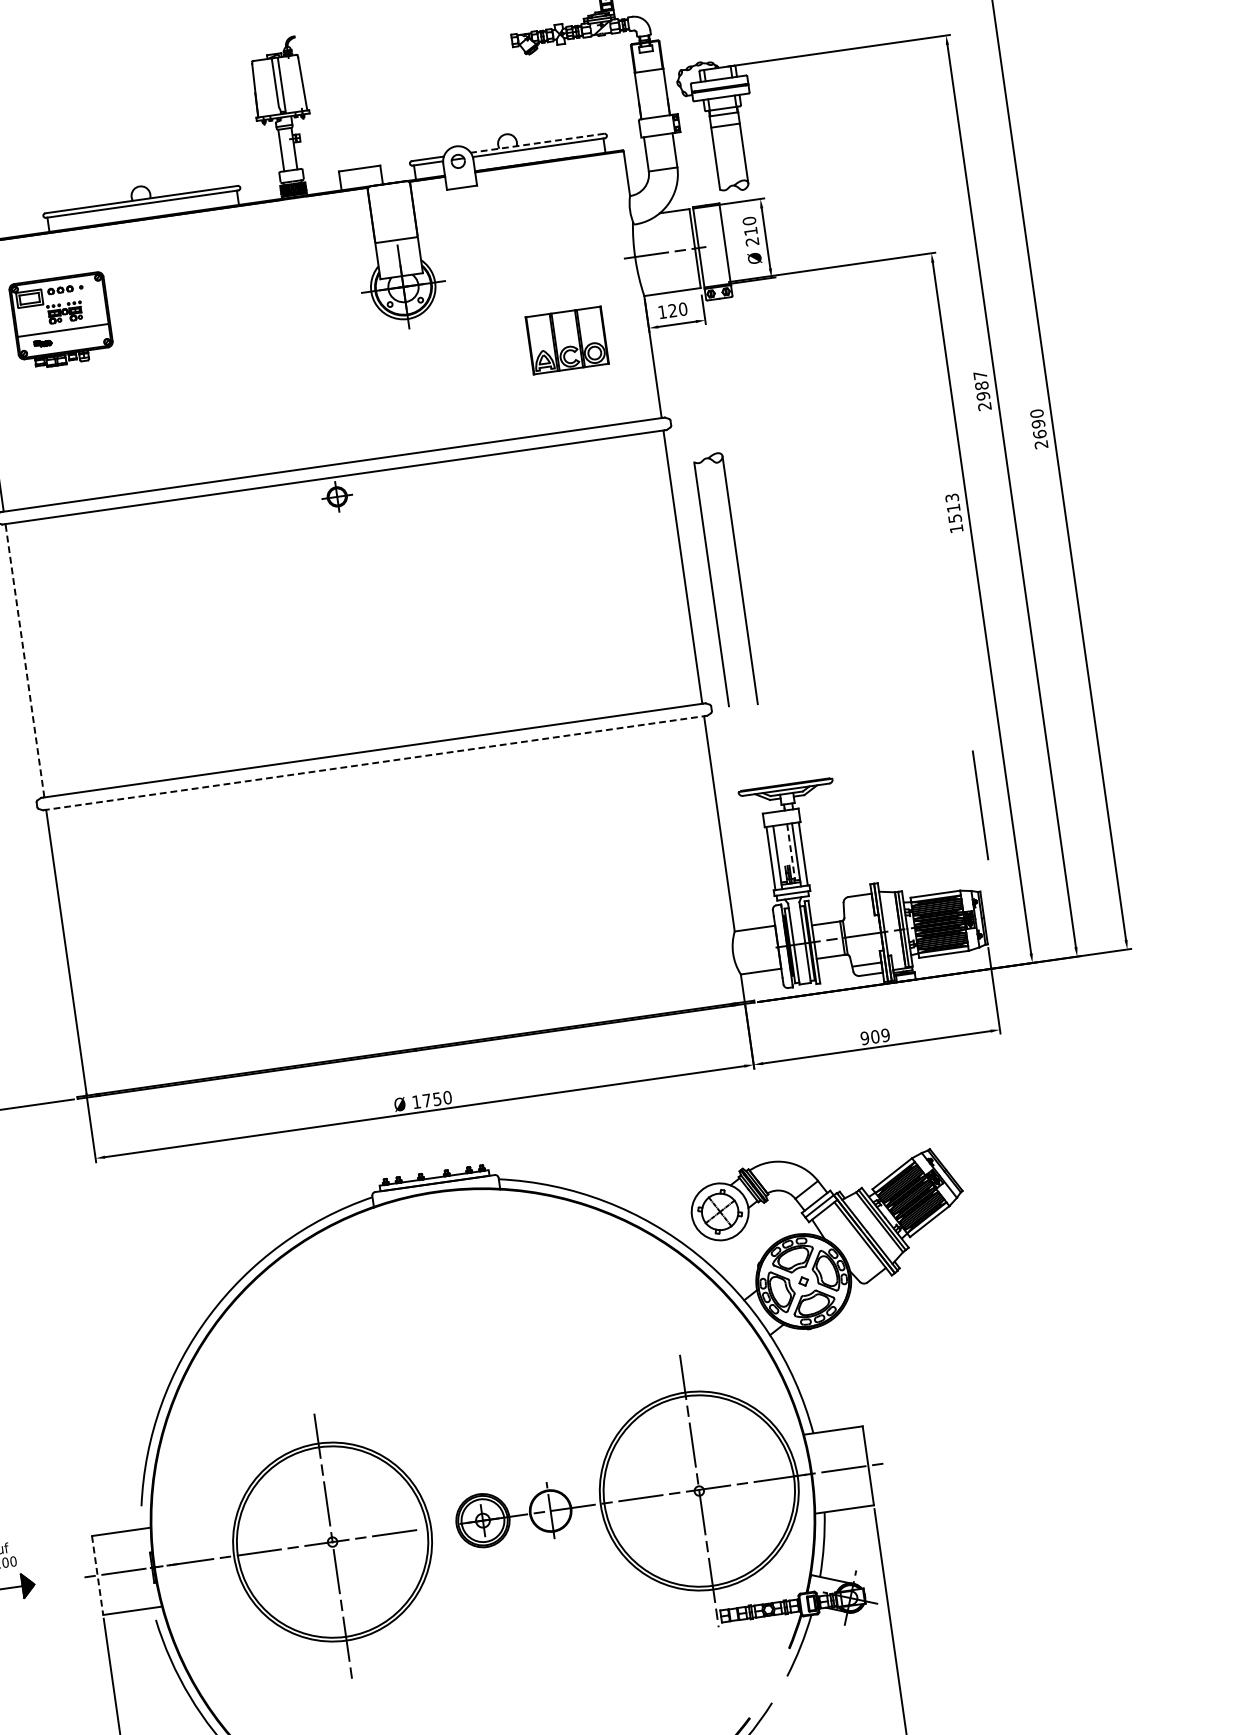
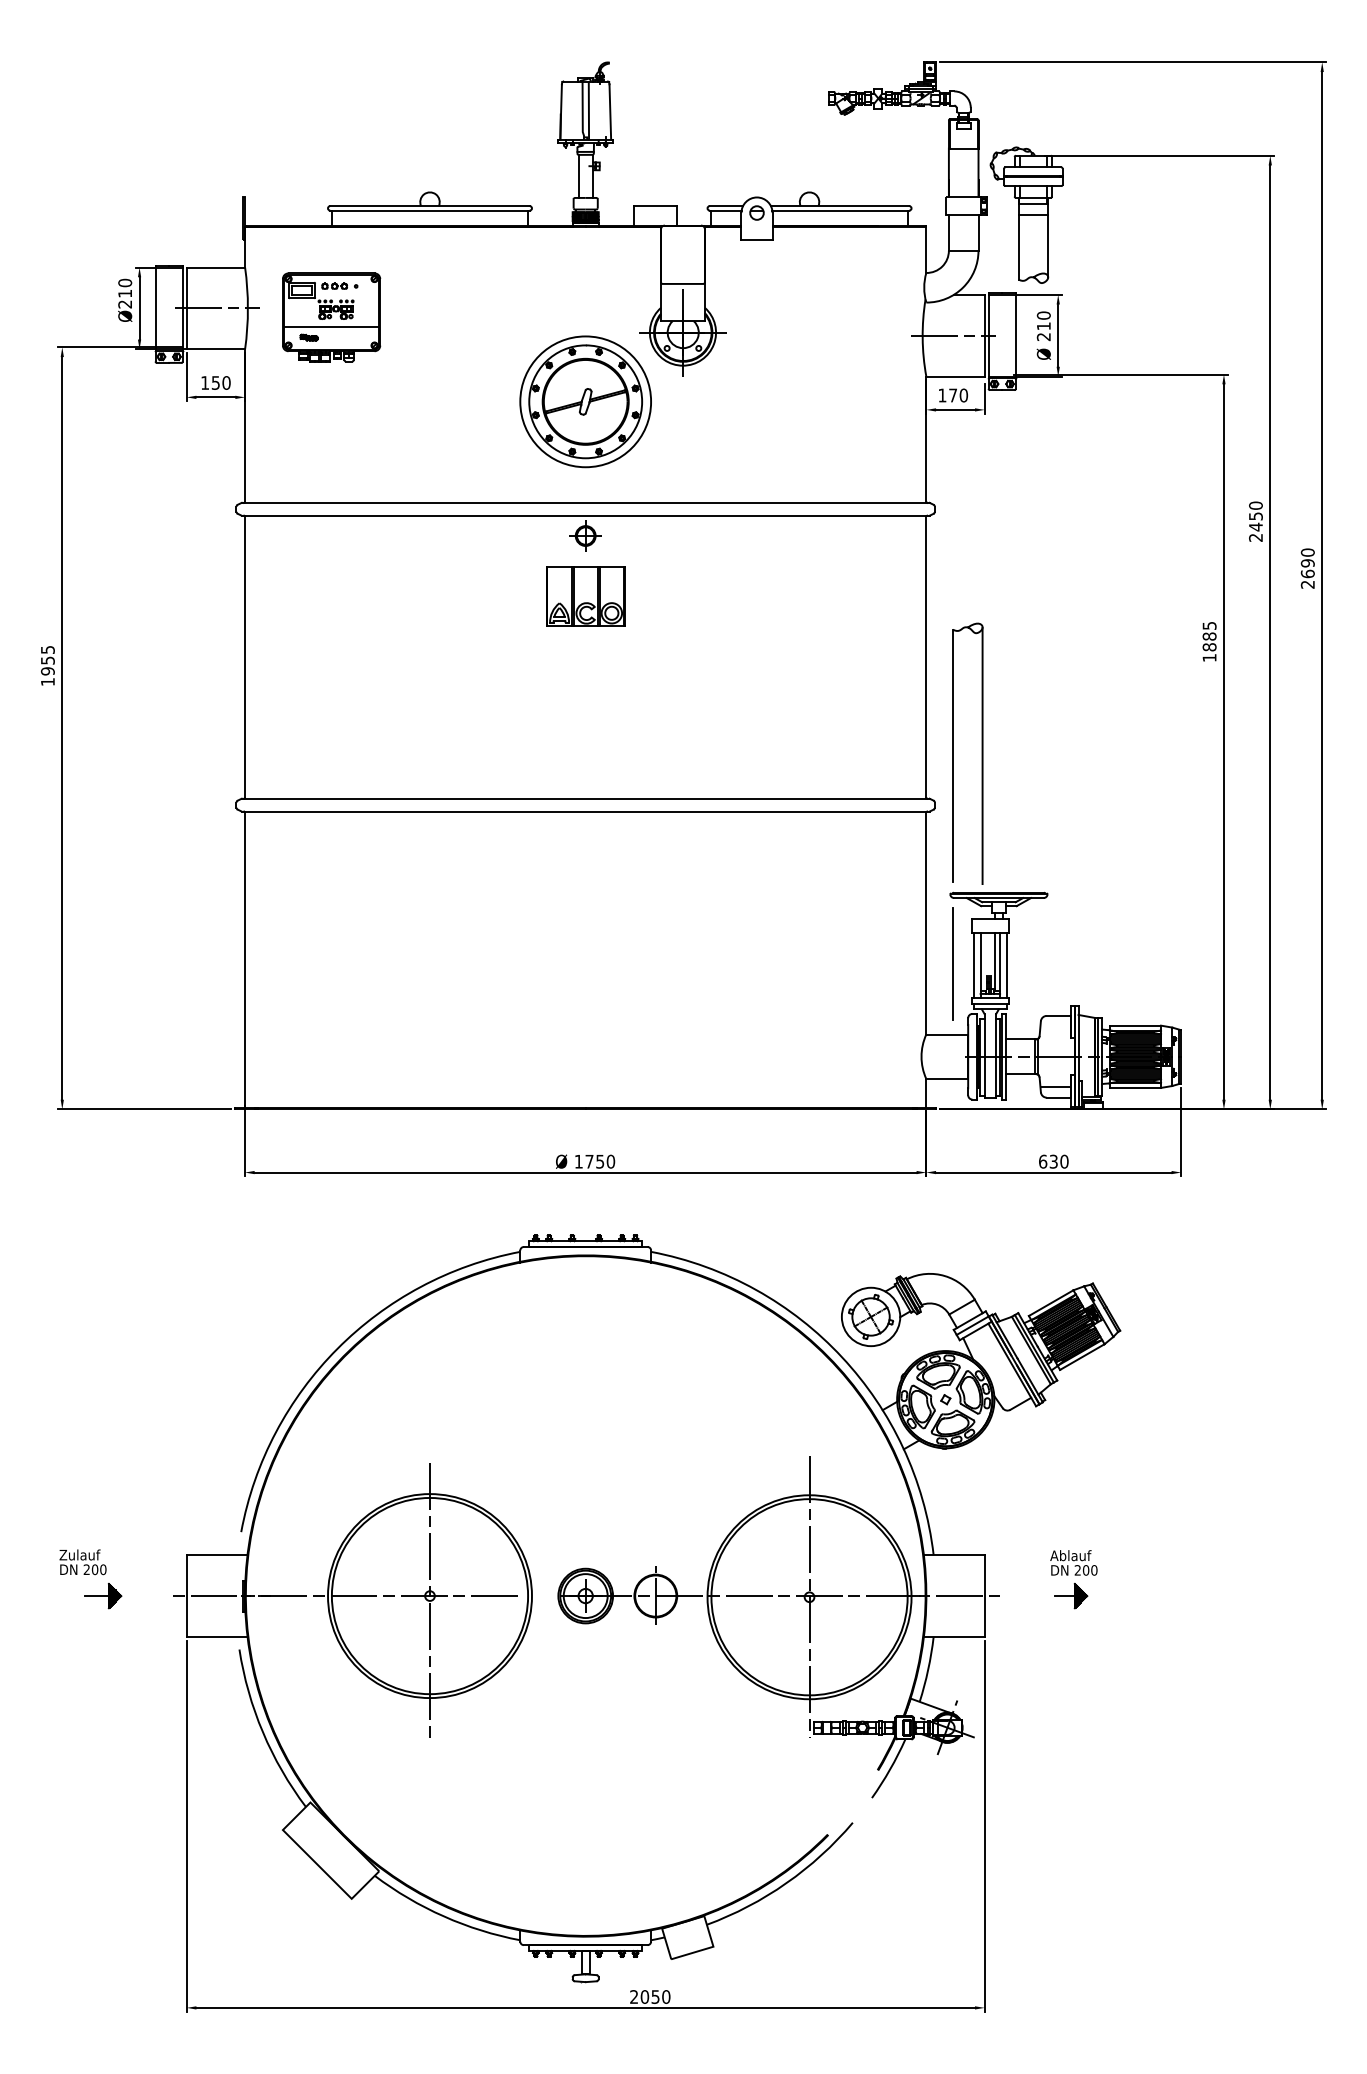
line: (537, 143) -> (839, 206), dashed -> solid
text: (672, 310) -> (952, 395), 120 -> 170
part: (567, 340) -> (585, 596), moved
part: (318, 367) -> (585, 401), added
text: (981, 385) -> (1255, 516), 2987 -> 2450
text: (953, 508) -> (1209, 636), 1513 -> 1885
part: (711, 582) -> (953, 753), moved
line: (25, 660) -> (245, 657), dashed -> solid
line: (374, 762) -> (585, 811), dashed -> solid
line: (979, 804) -> (952, 963), moved
line: (791, 852) -> (995, 962), dashed -> solid
text: (875, 1036) -> (1053, 1161), 909 -> 630
part: (951, 1437) -> (1073, 1579), added
line: (97, 1575) -> (186, 1596), dashed -> solid

